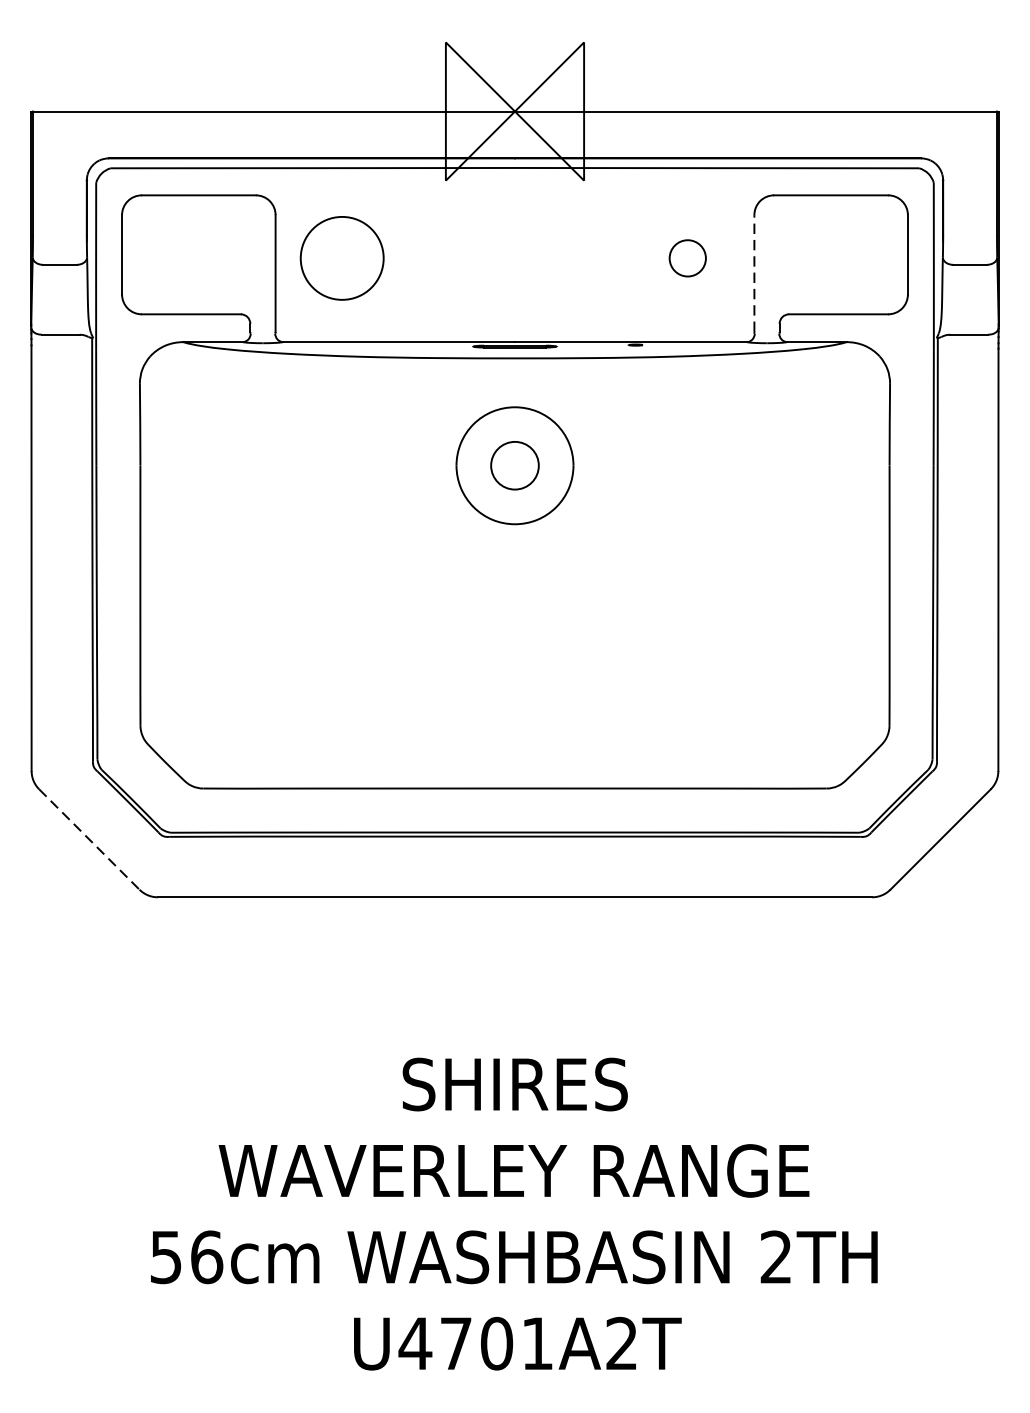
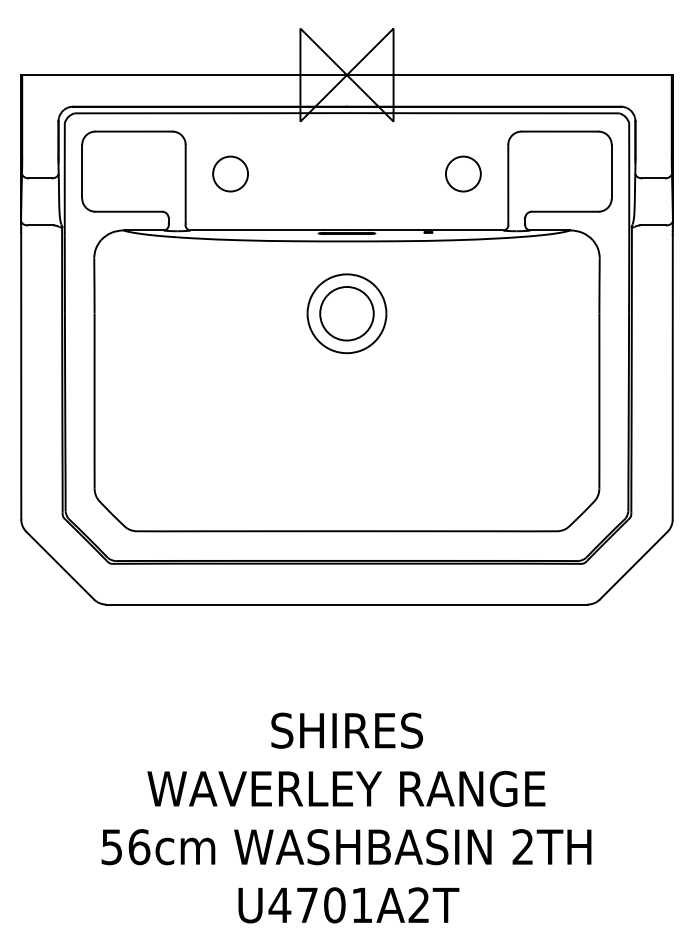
circle: (342, 257) -> (230, 173), size x0.62
circle: (687, 257) -> (463, 173), size x1.43
line: (754, 272) -> (508, 183), dashed -> solid
circle: (514, 465) -> (346, 313), size x1.67
line: (89, 839) -> (60, 565), dashed -> solid

